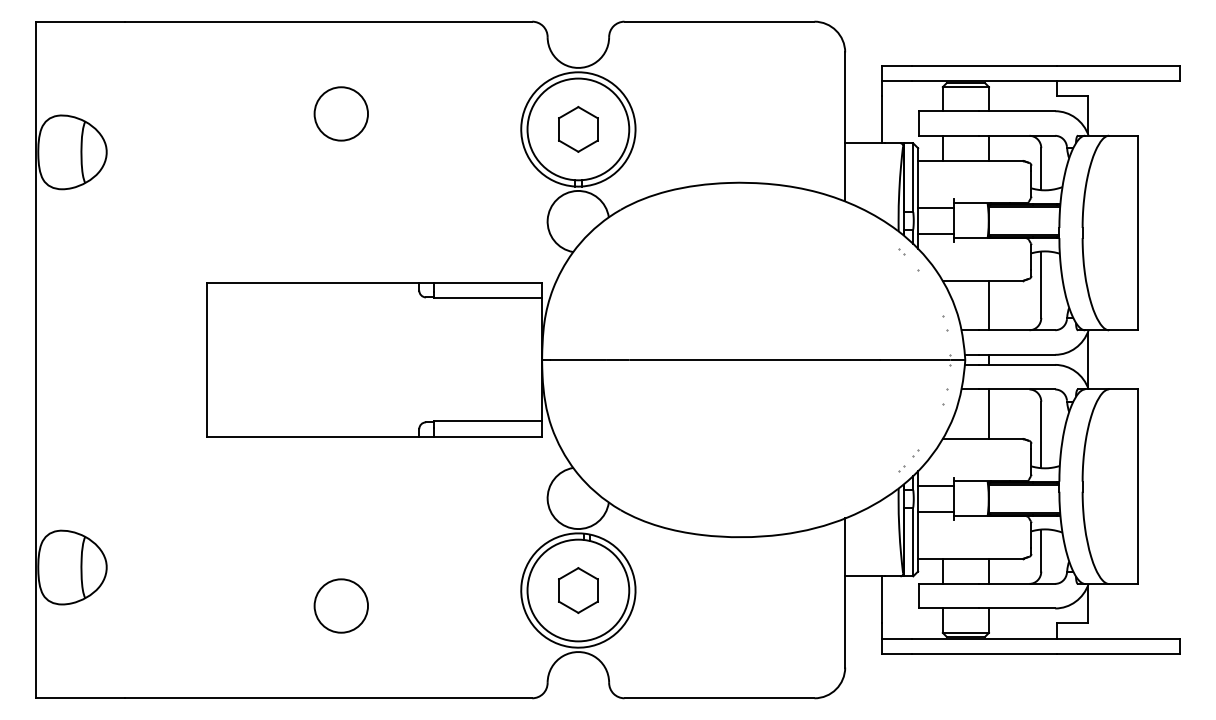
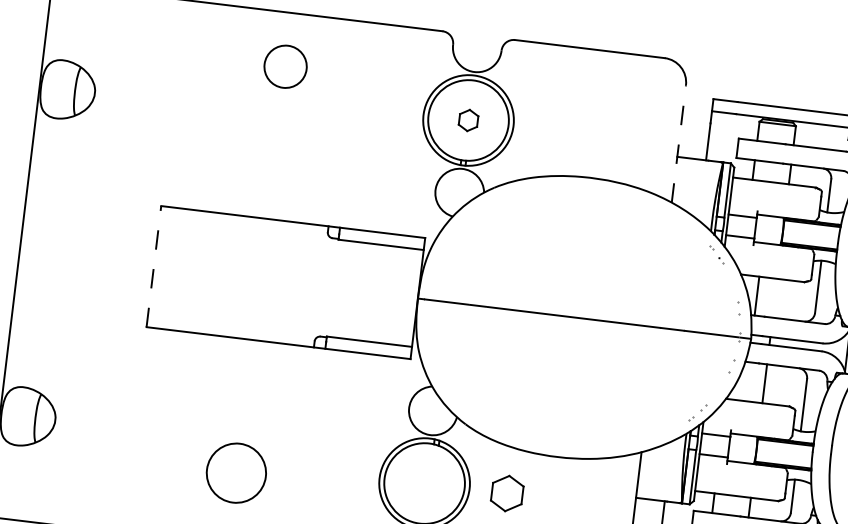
circle: (340, 113) -> (285, 66), moved
line: (845, 126) -> (679, 143), solid -> dashed
part: (578, 129) -> (468, 120), size x0.6
line: (988, 305) -> (756, 296), moved
line: (206, 360) -> (153, 266), solid -> dashed
part: (578, 590) -> (507, 493), moved
circle: (341, 605) -> (236, 472), size x1.4

